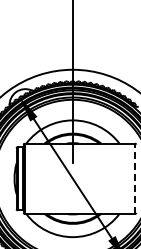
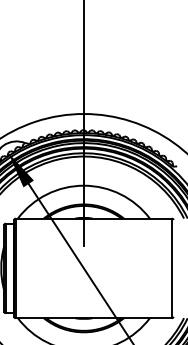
line: (135, 178) -> (172, 267), dashed -> solid

